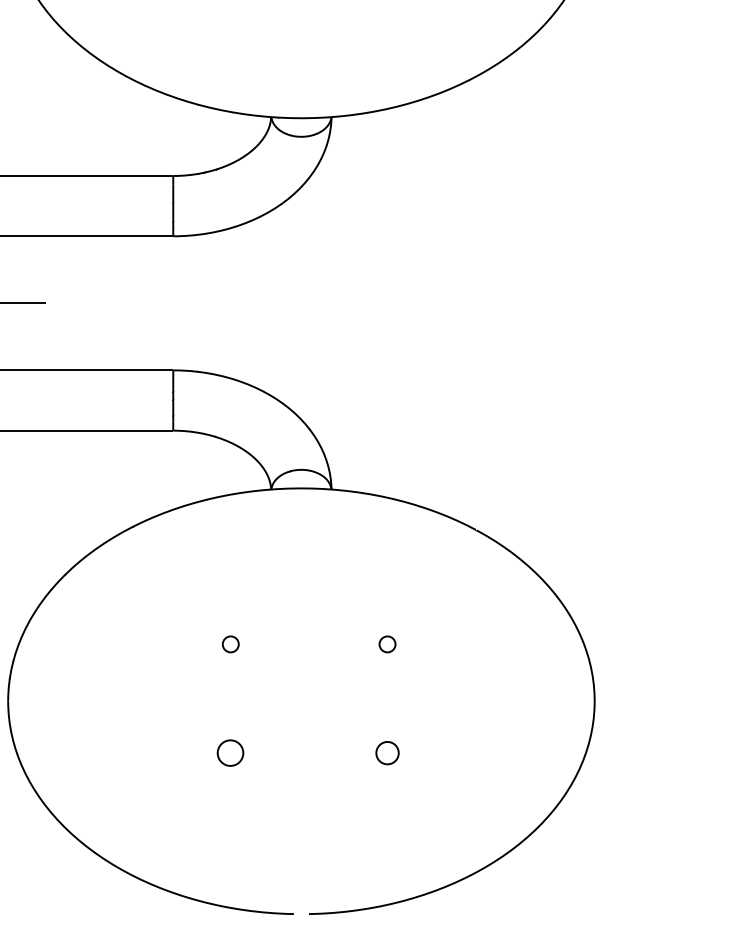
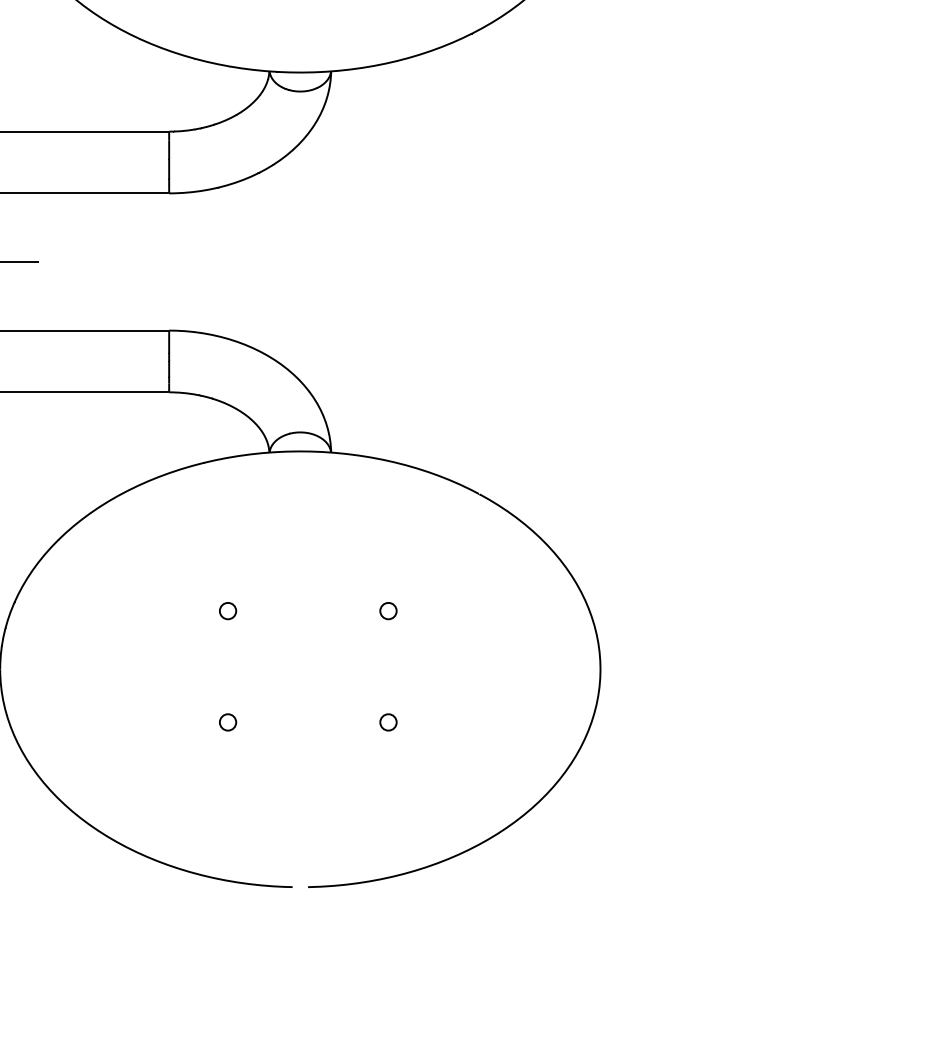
part: (231, 753) -> (228, 722), size x0.62
part: (387, 753) -> (388, 722), size x0.71

